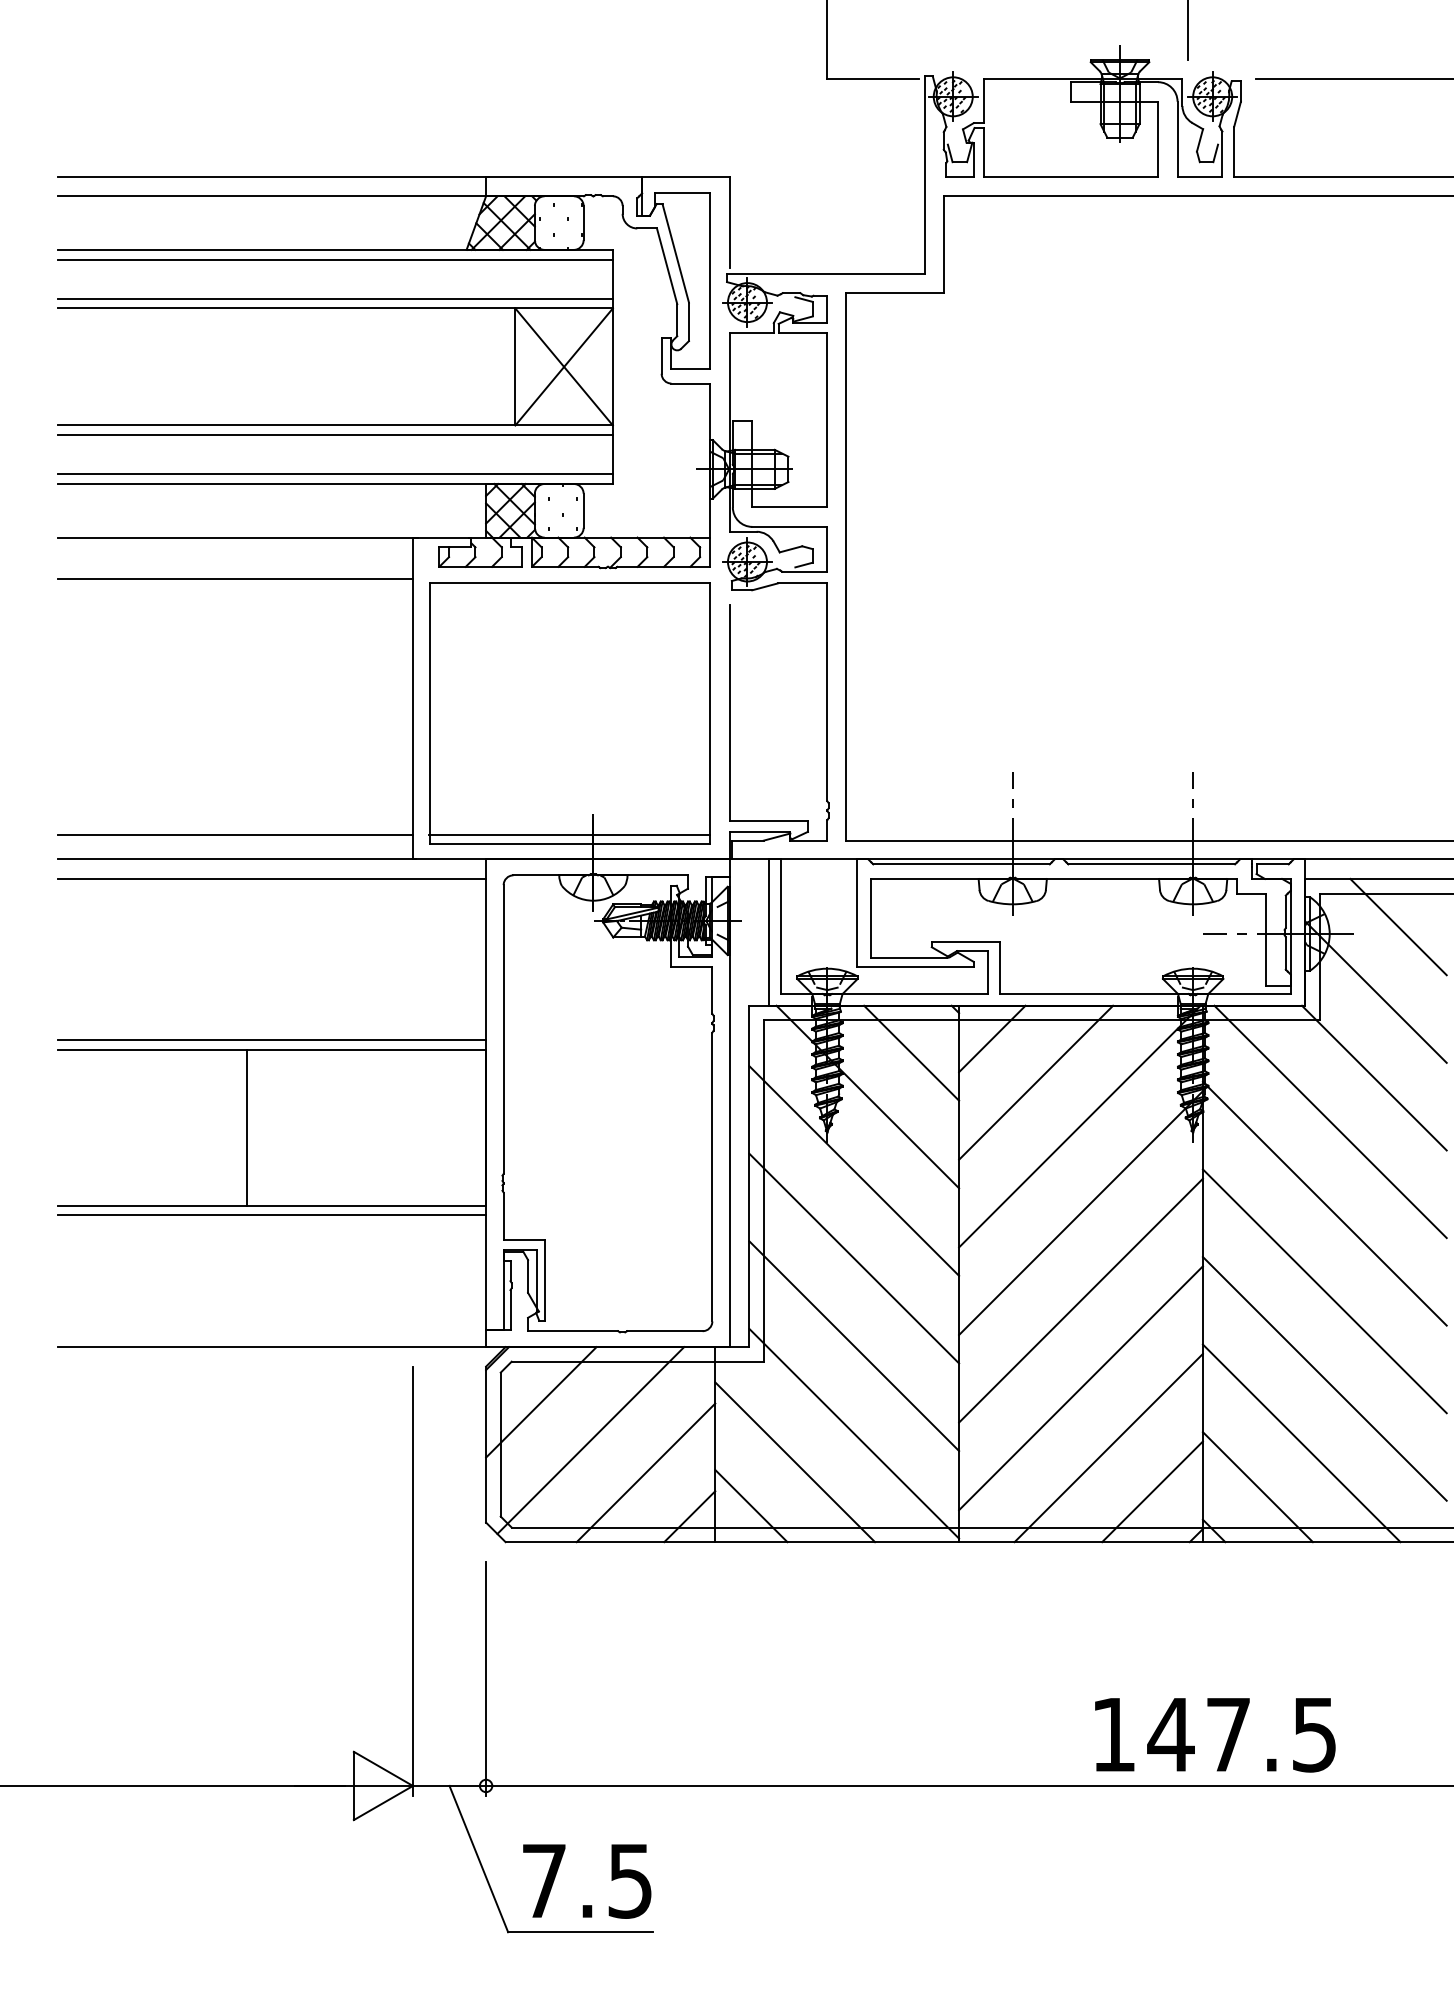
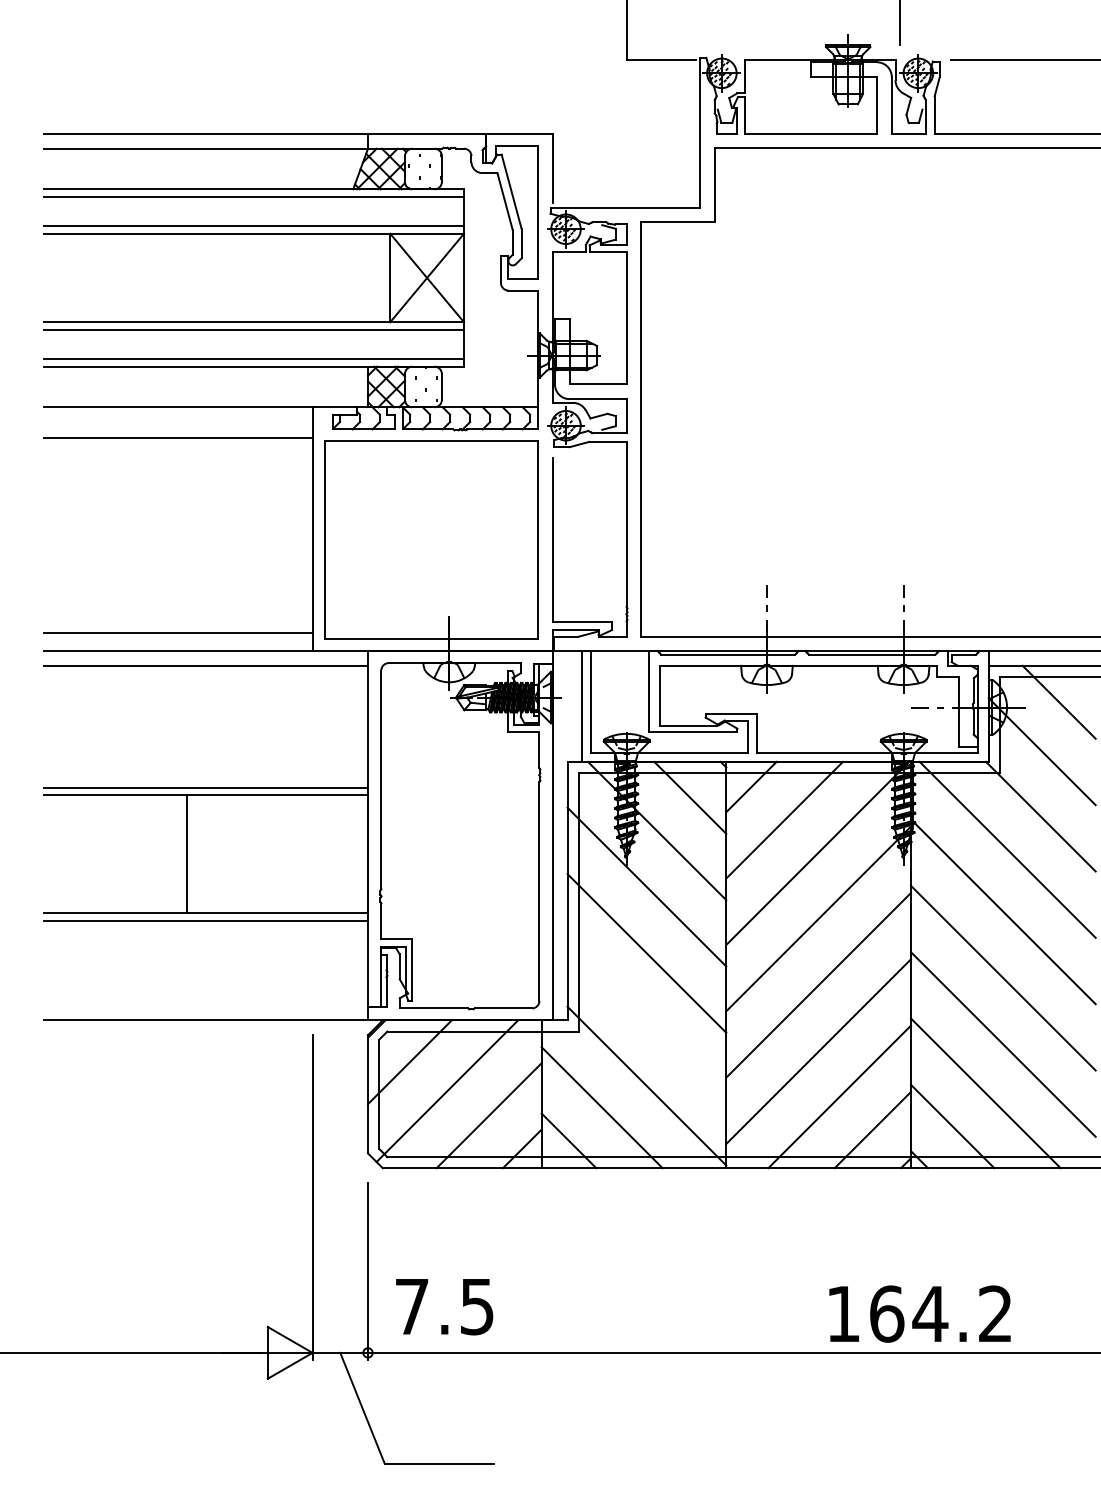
line: (569, 835) -> (431, 632), removed
line: (854, 1346) -> (647, 1020), removed
text: (1241, 1734) -> (940, 1313), 147.5 -> 164.2
text: (587, 1881) -> (444, 1307), moved

